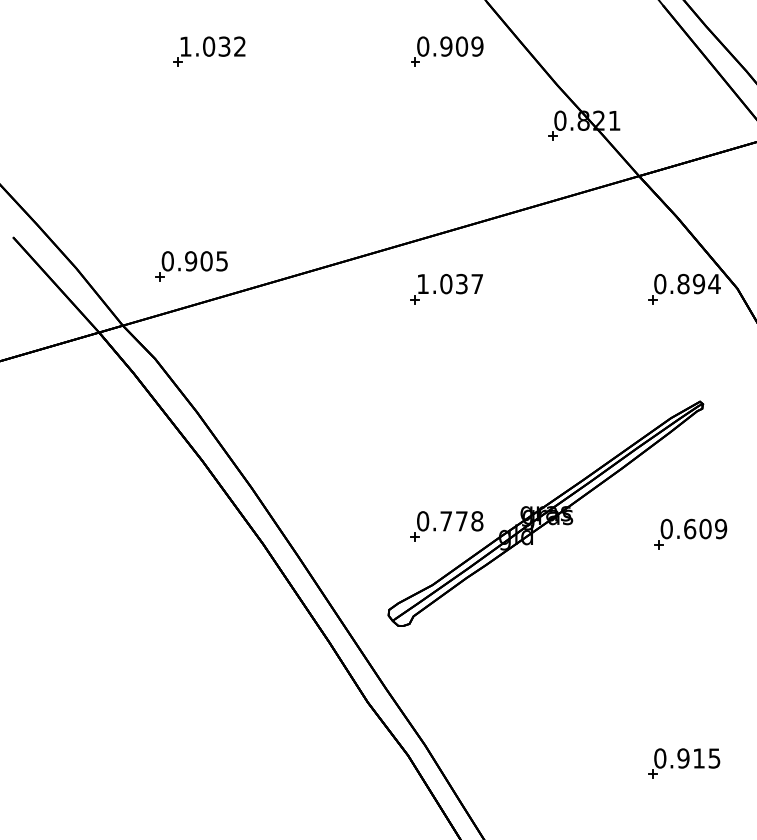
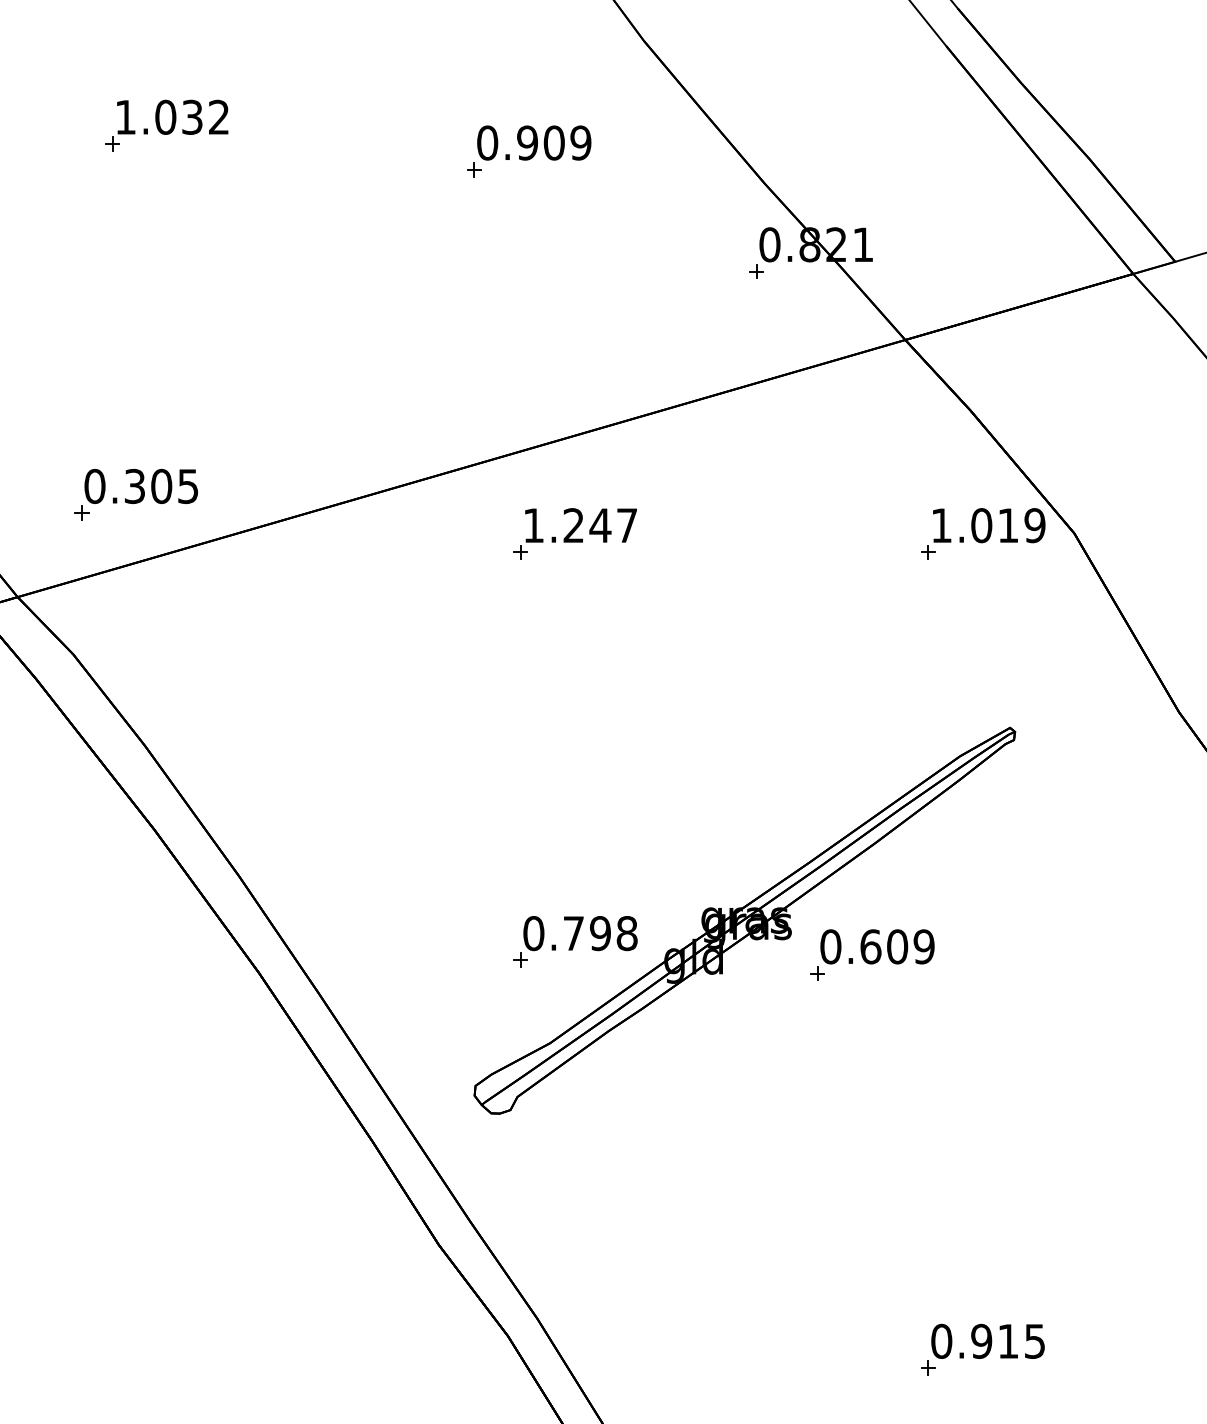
part: (447, 51) -> (529, 151), moved
text: (191, 261) -> (135, 486), 0.905 -> 0.305
text: (454, 283) -> (587, 524), 1.037 -> 1.247
text: (687, 283) -> (988, 524), 0.894 -> 1.019
text: (461, 521) -> (599, 933), 0.778 -> 0.798
part: (690, 533) -> (871, 954), moved

